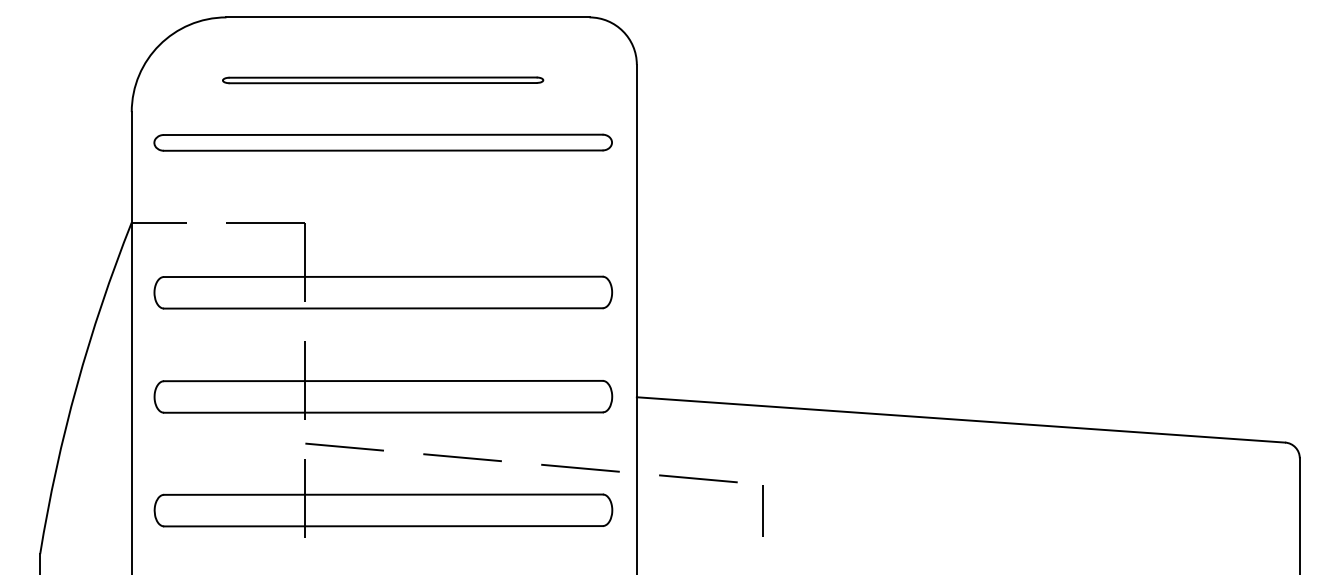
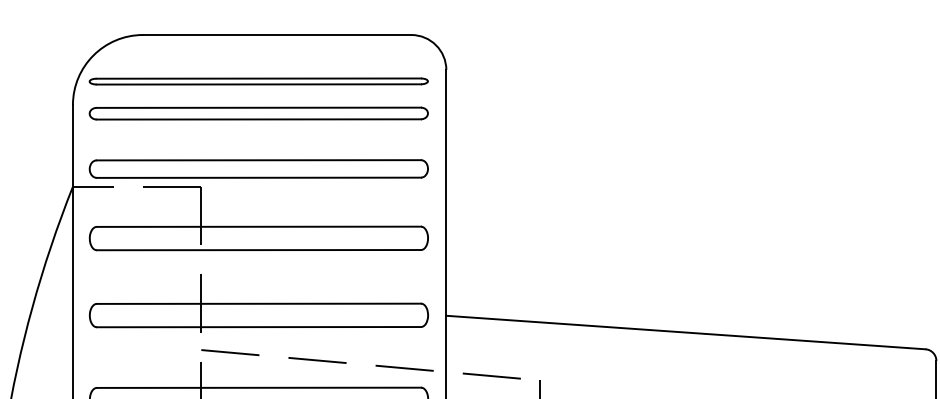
part: (382, 80) -> (258, 81), size x1.43
part: (382, 142) -> (258, 113), moved
part: (382, 198) -> (258, 168), added

